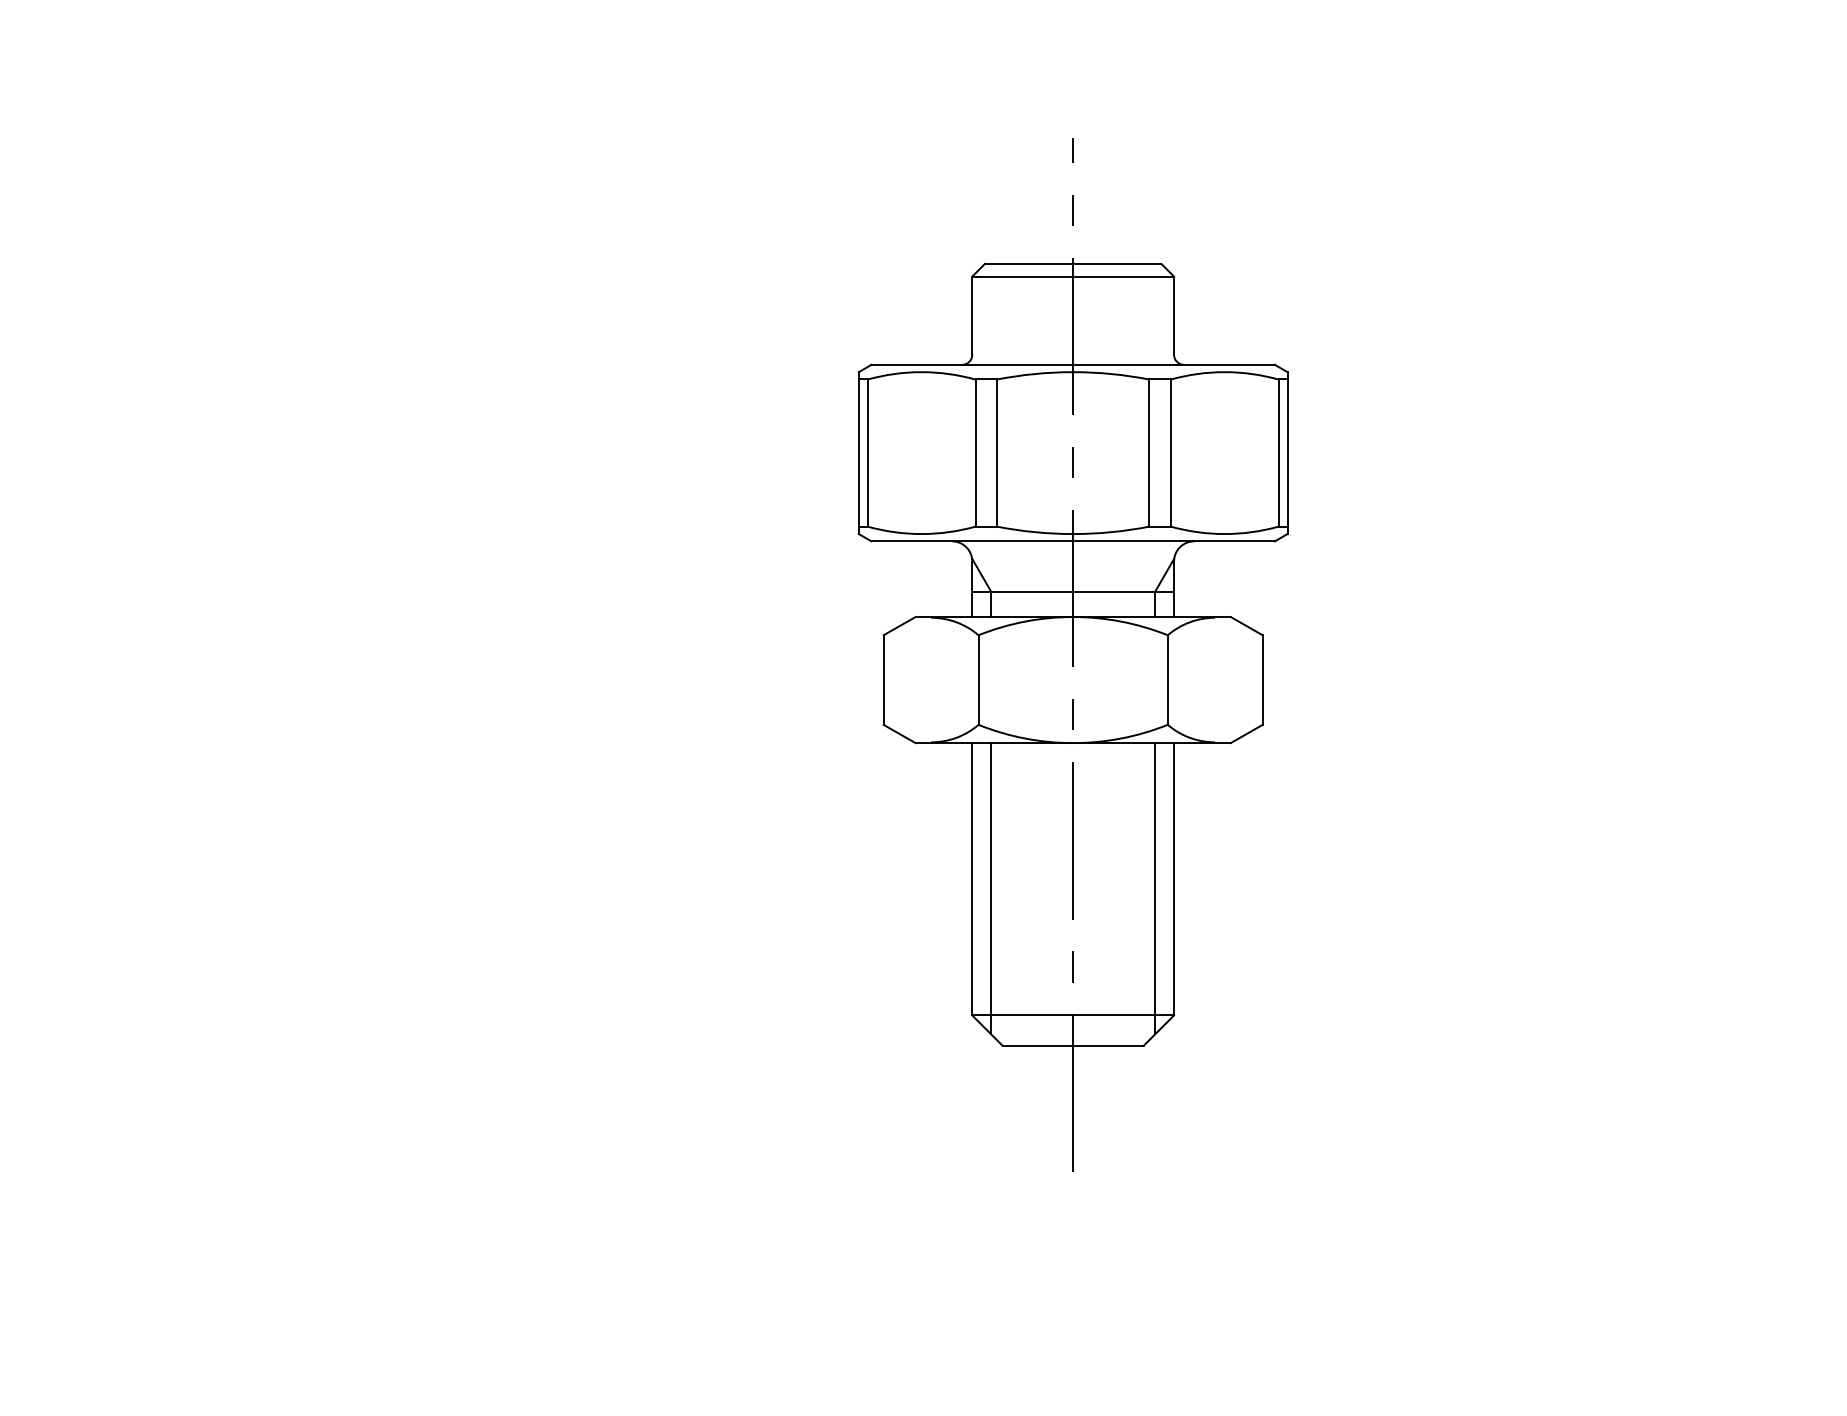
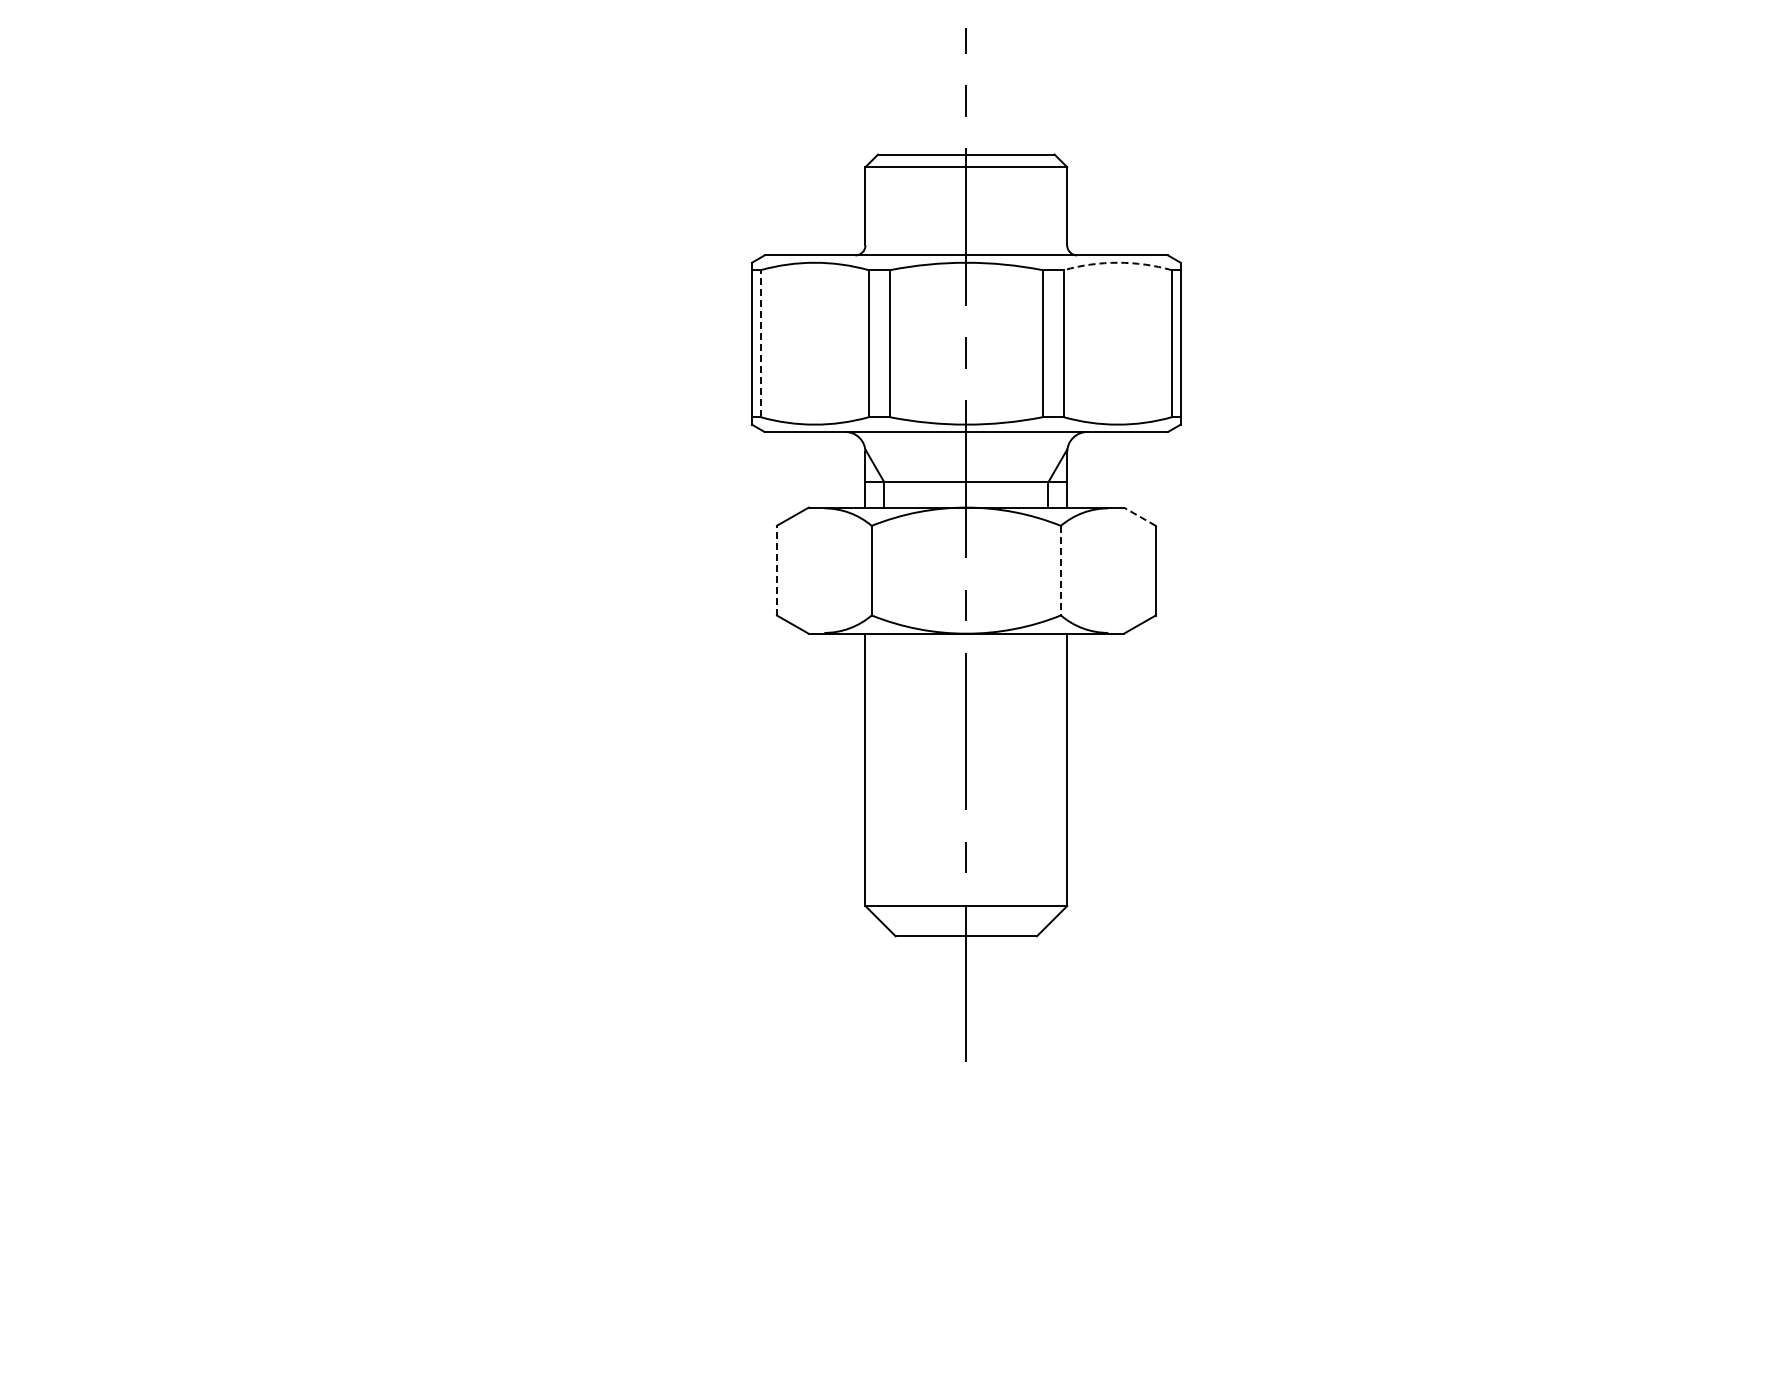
arc: (1224, 372) -> (1117, 263), solid -> dashed
line: (867, 453) -> (760, 344), solid -> dashed
line: (1246, 625) -> (1139, 516), solid -> dashed
line: (883, 680) -> (776, 571), solid -> dashed
line: (1167, 680) -> (1060, 571), solid -> dashed
line: (991, 888) -> (884, 779), removed
line: (1155, 888) -> (1048, 779), removed

